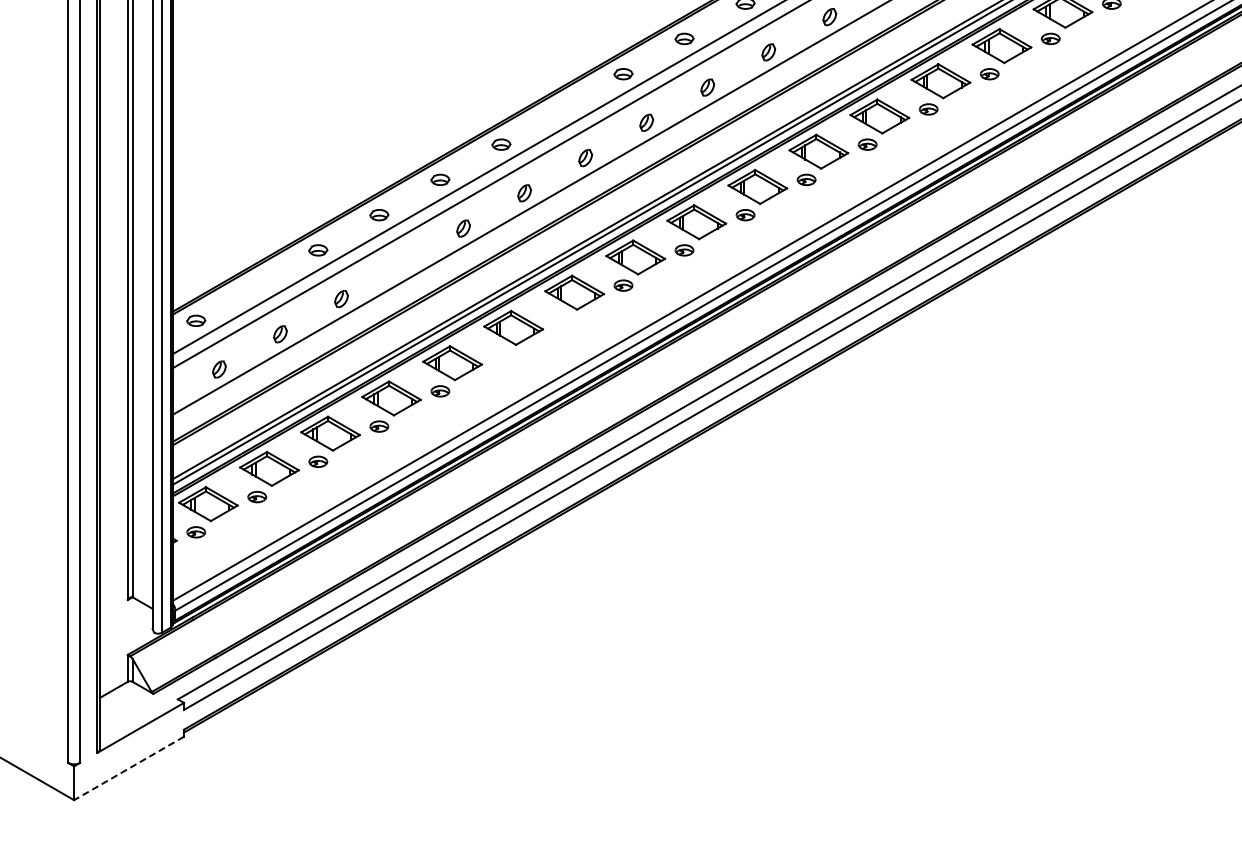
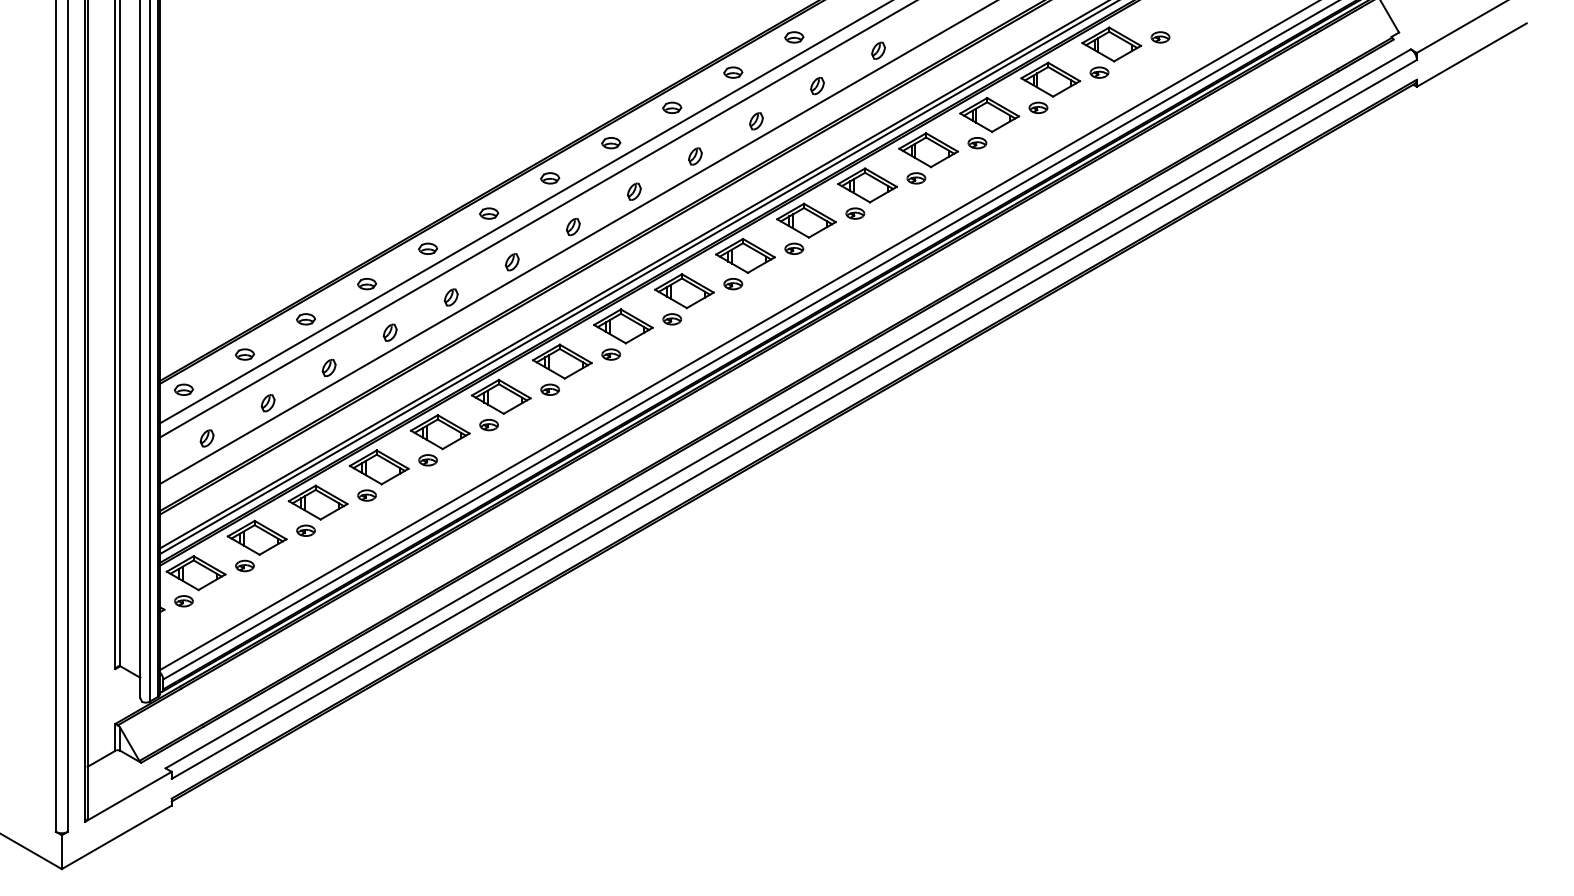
part: (562, 109) -> (550, 178), added
part: (401, 263) -> (389, 332), added
part: (256, 285) -> (244, 354), added
part: (561, 320) -> (549, 389), added
part: (500, 356) -> (488, 425), added
line: (128, 768) -> (116, 837), dashed -> solid

